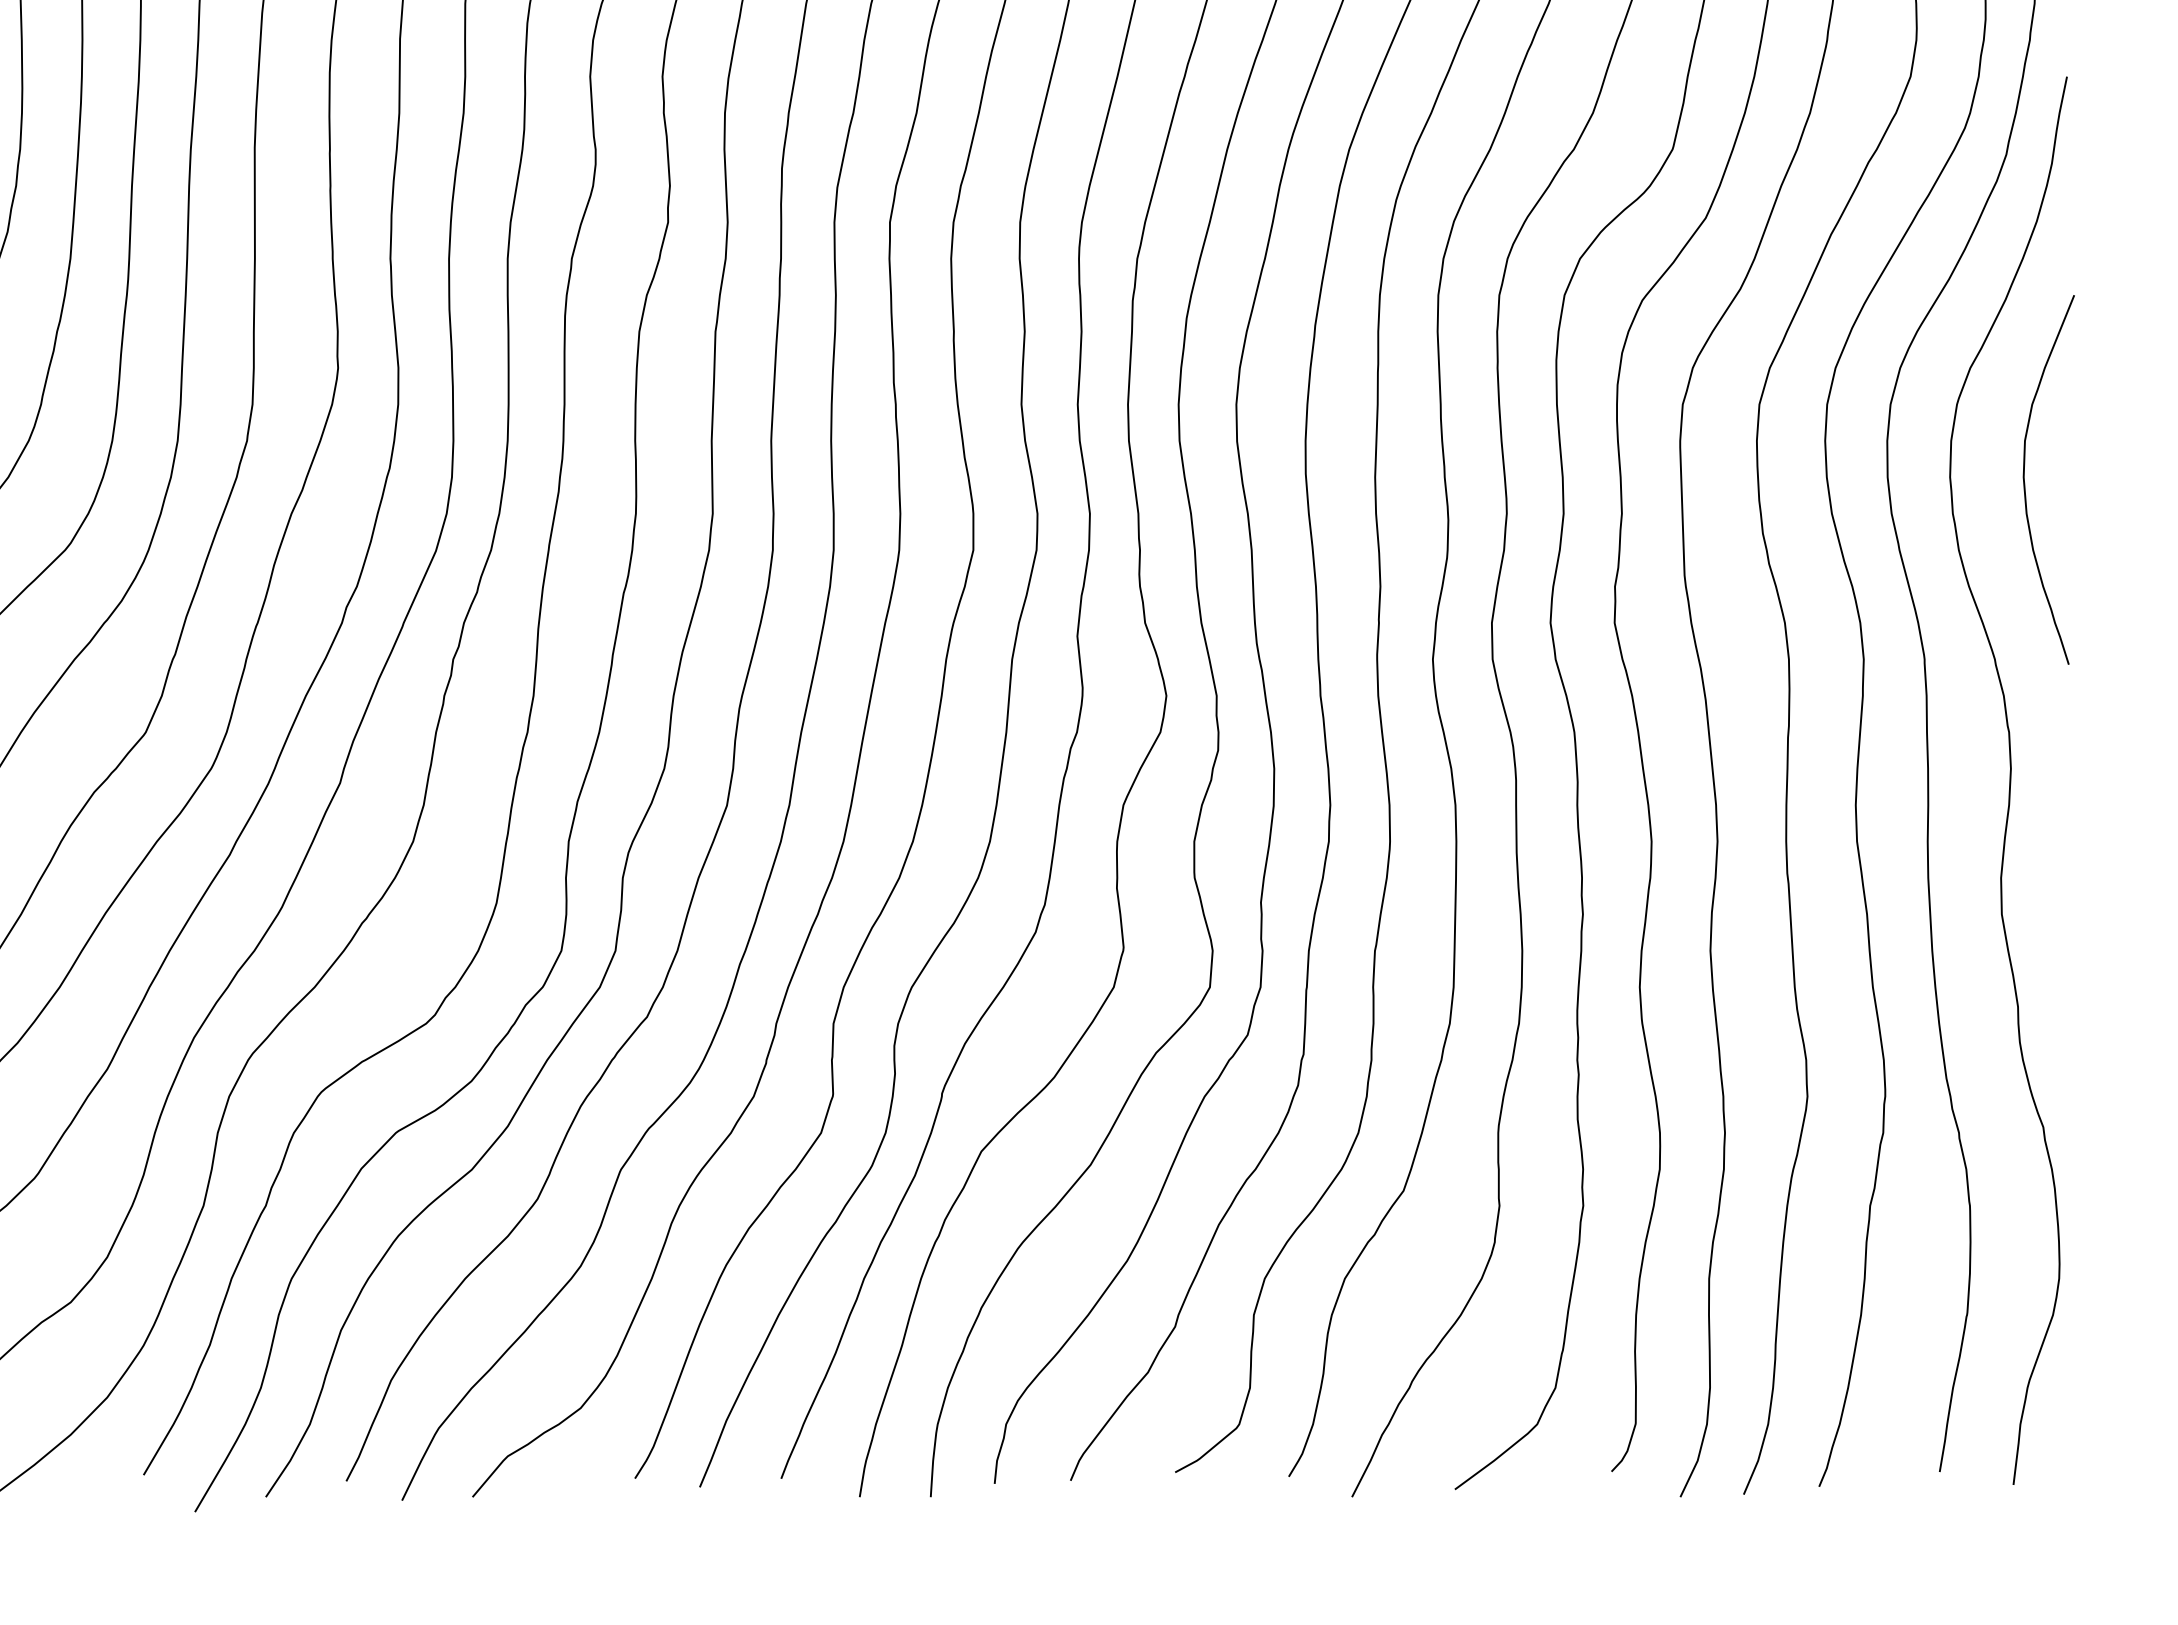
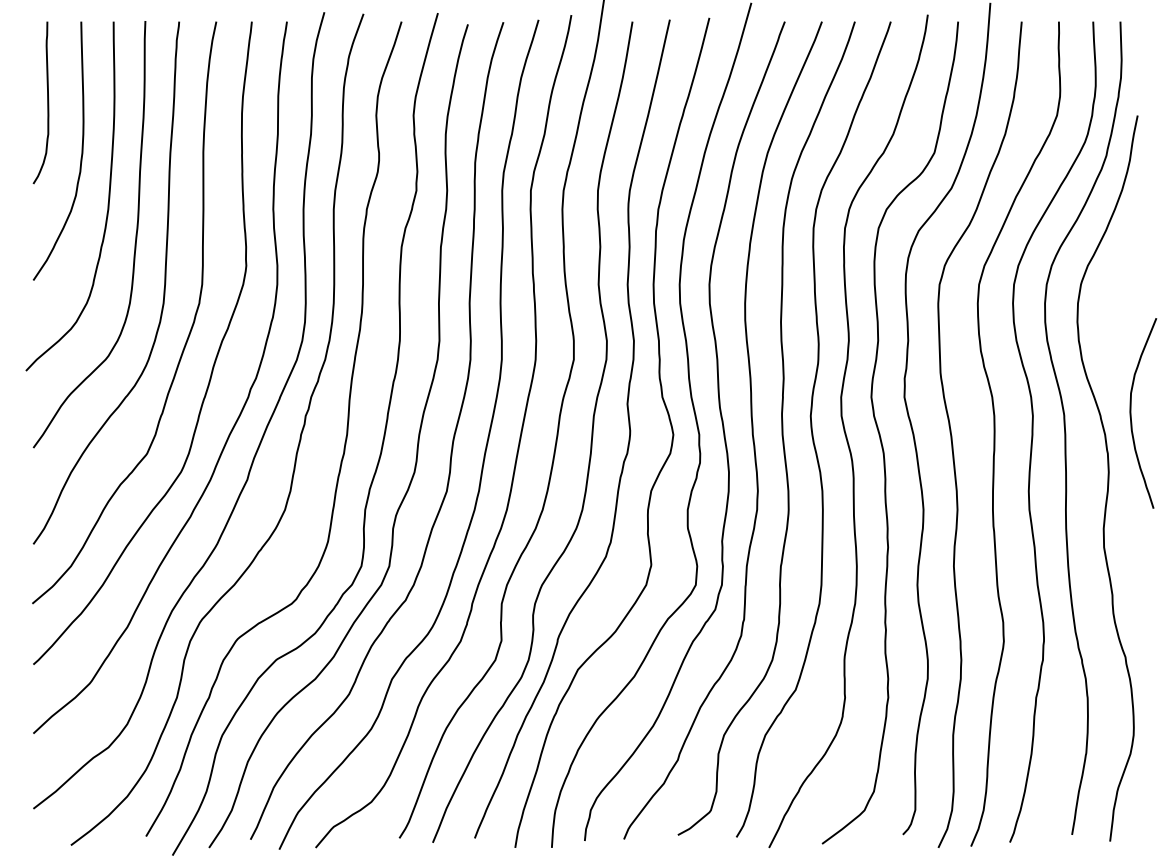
curve: (2025, 480) -> (1131, 413), moved

